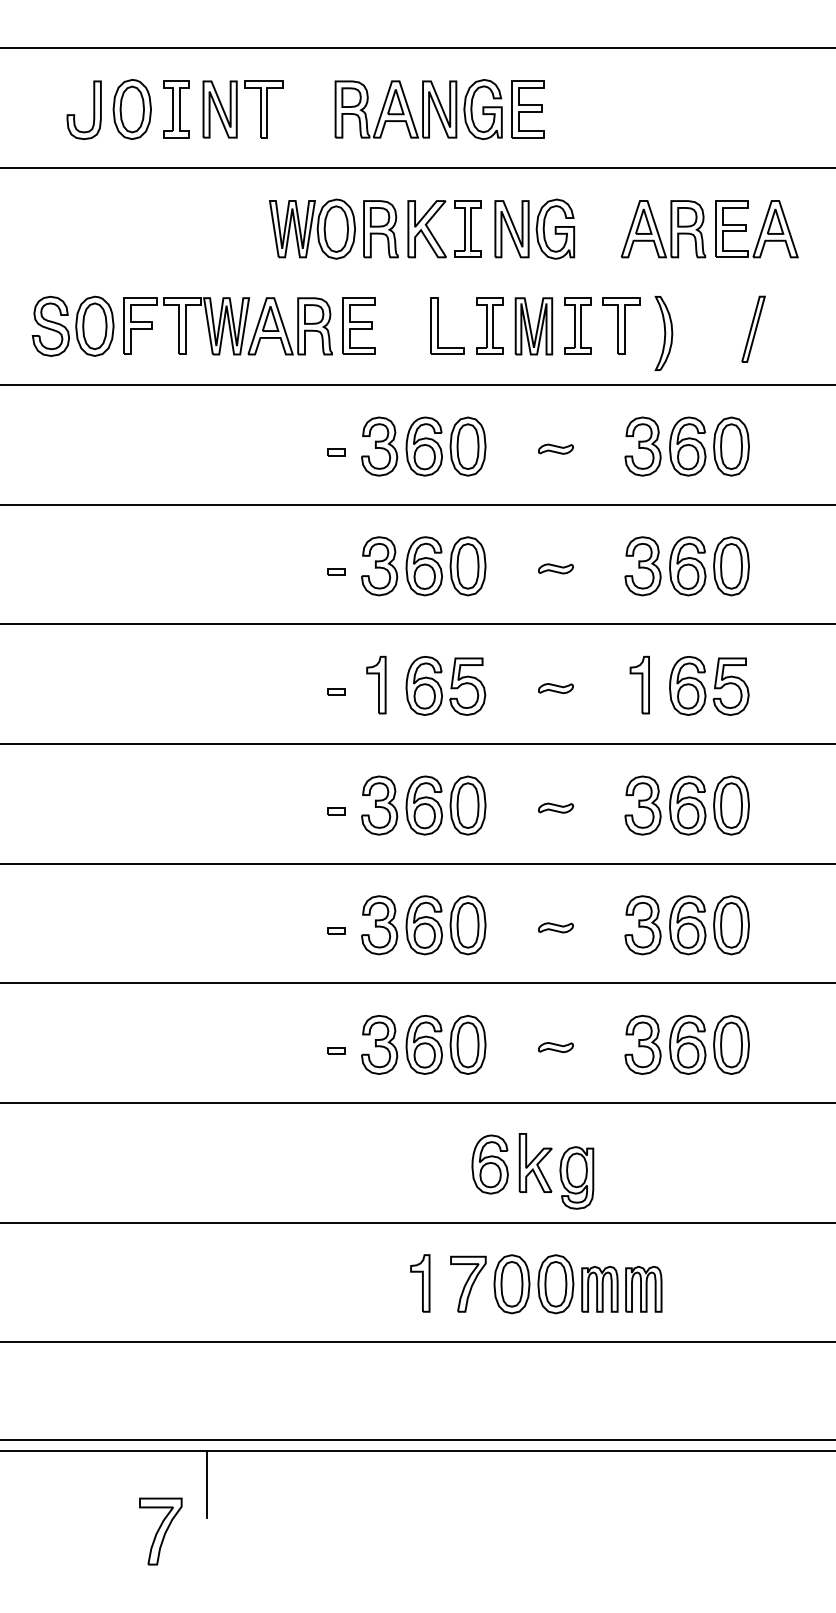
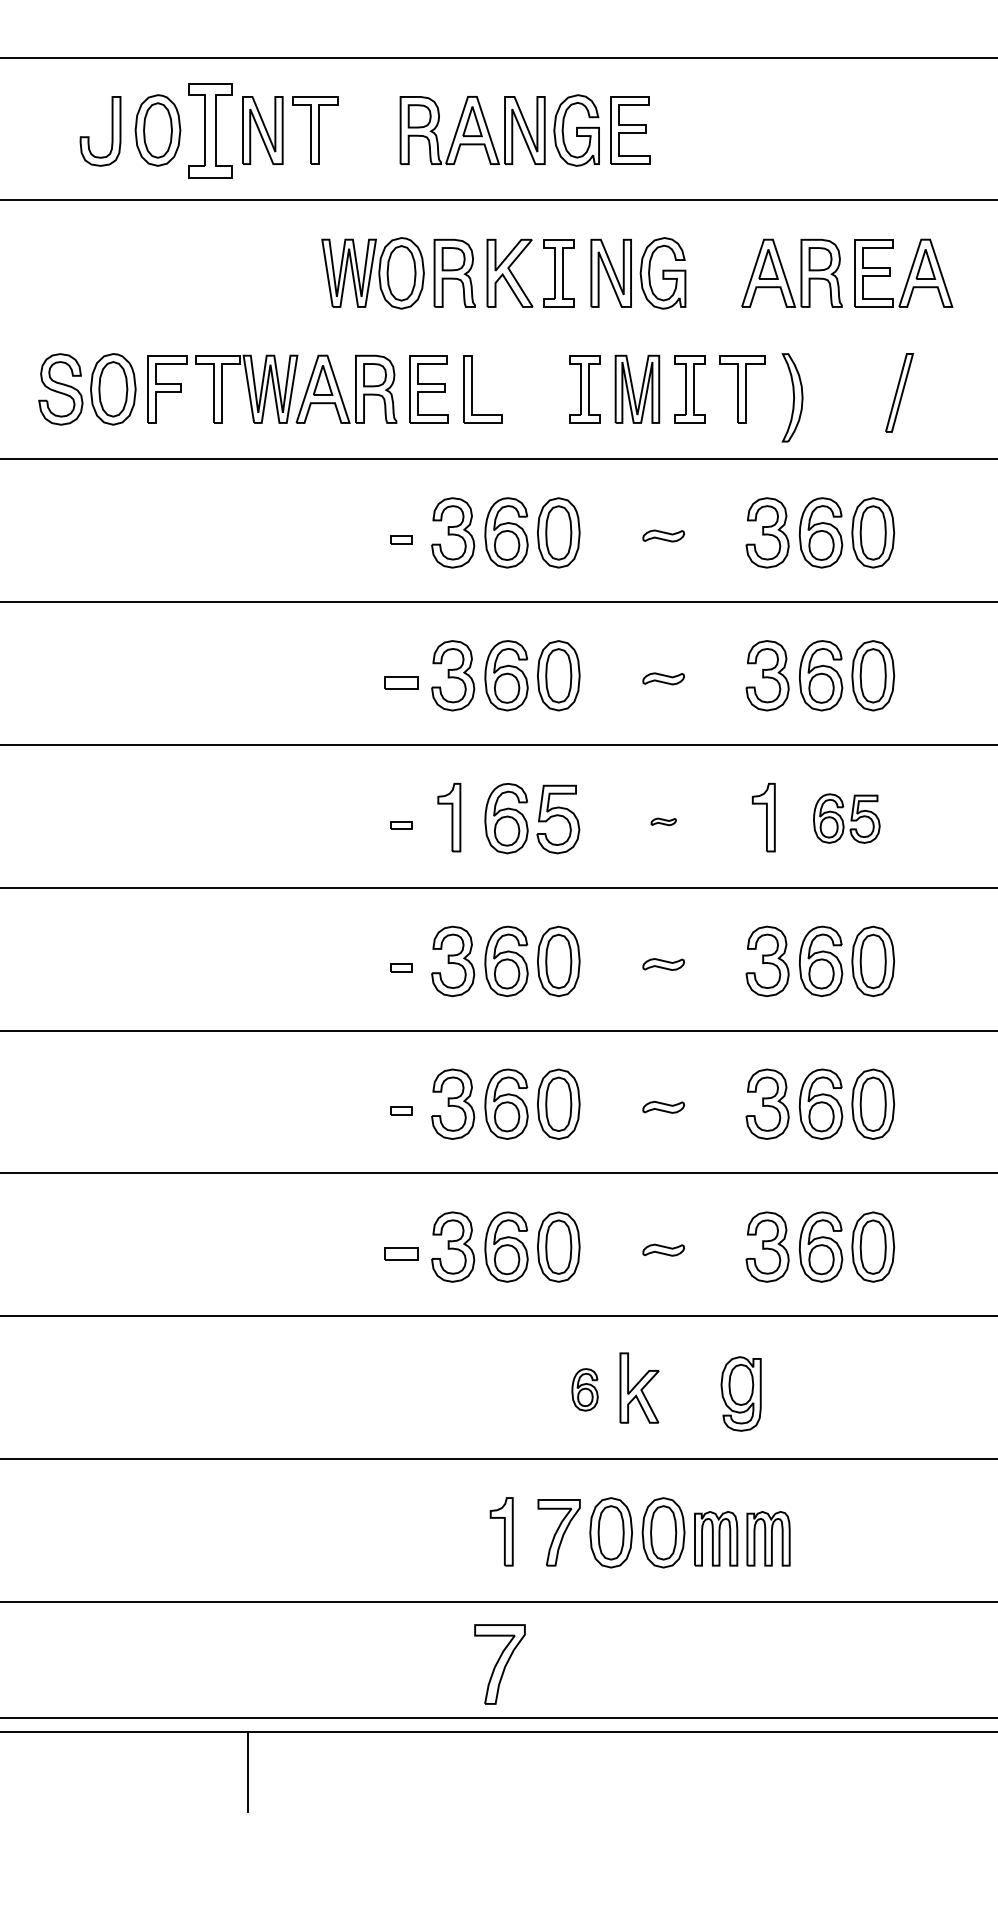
part: (176, 109) -> (210, 130), size x1.4
part: (438, 325) -> (472, 388), moved
part: (336, 571) -> (401, 681), size x1.6
part: (709, 685) -> (846, 818), size x0.7
part: (555, 688) -> (663, 821), size x0.6
part: (336, 1050) -> (401, 1253), size x1.6
part: (489, 1164) -> (584, 1389), size x0.6
part: (576, 1177) -> (740, 1393), moved
part: (160, 1531) -> (499, 1664), moved

